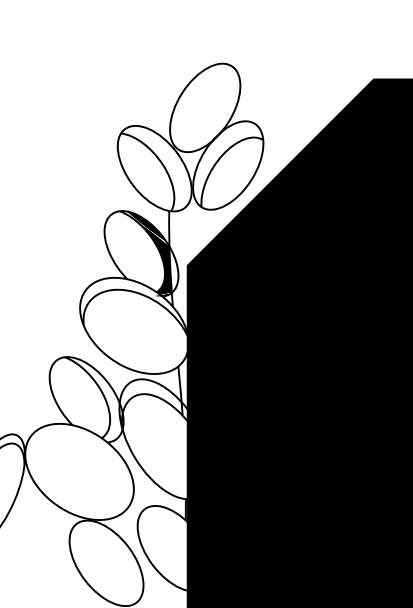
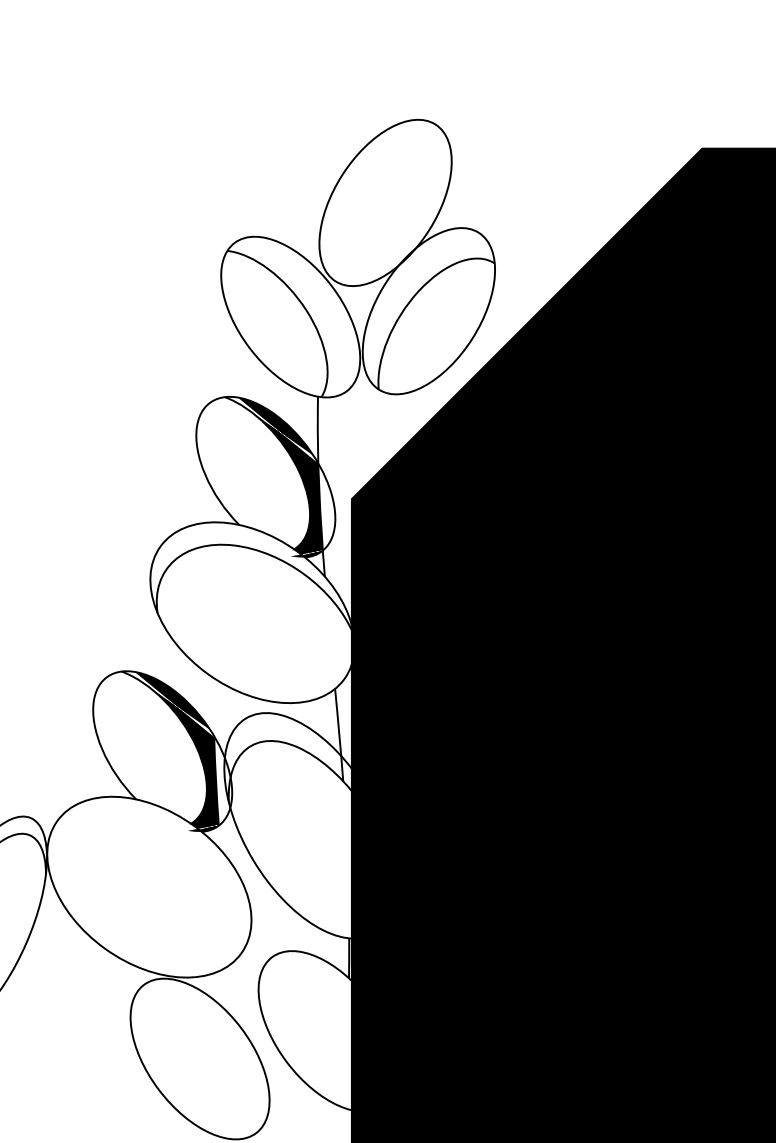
fill: (94, 399) -> (177, 751), added

